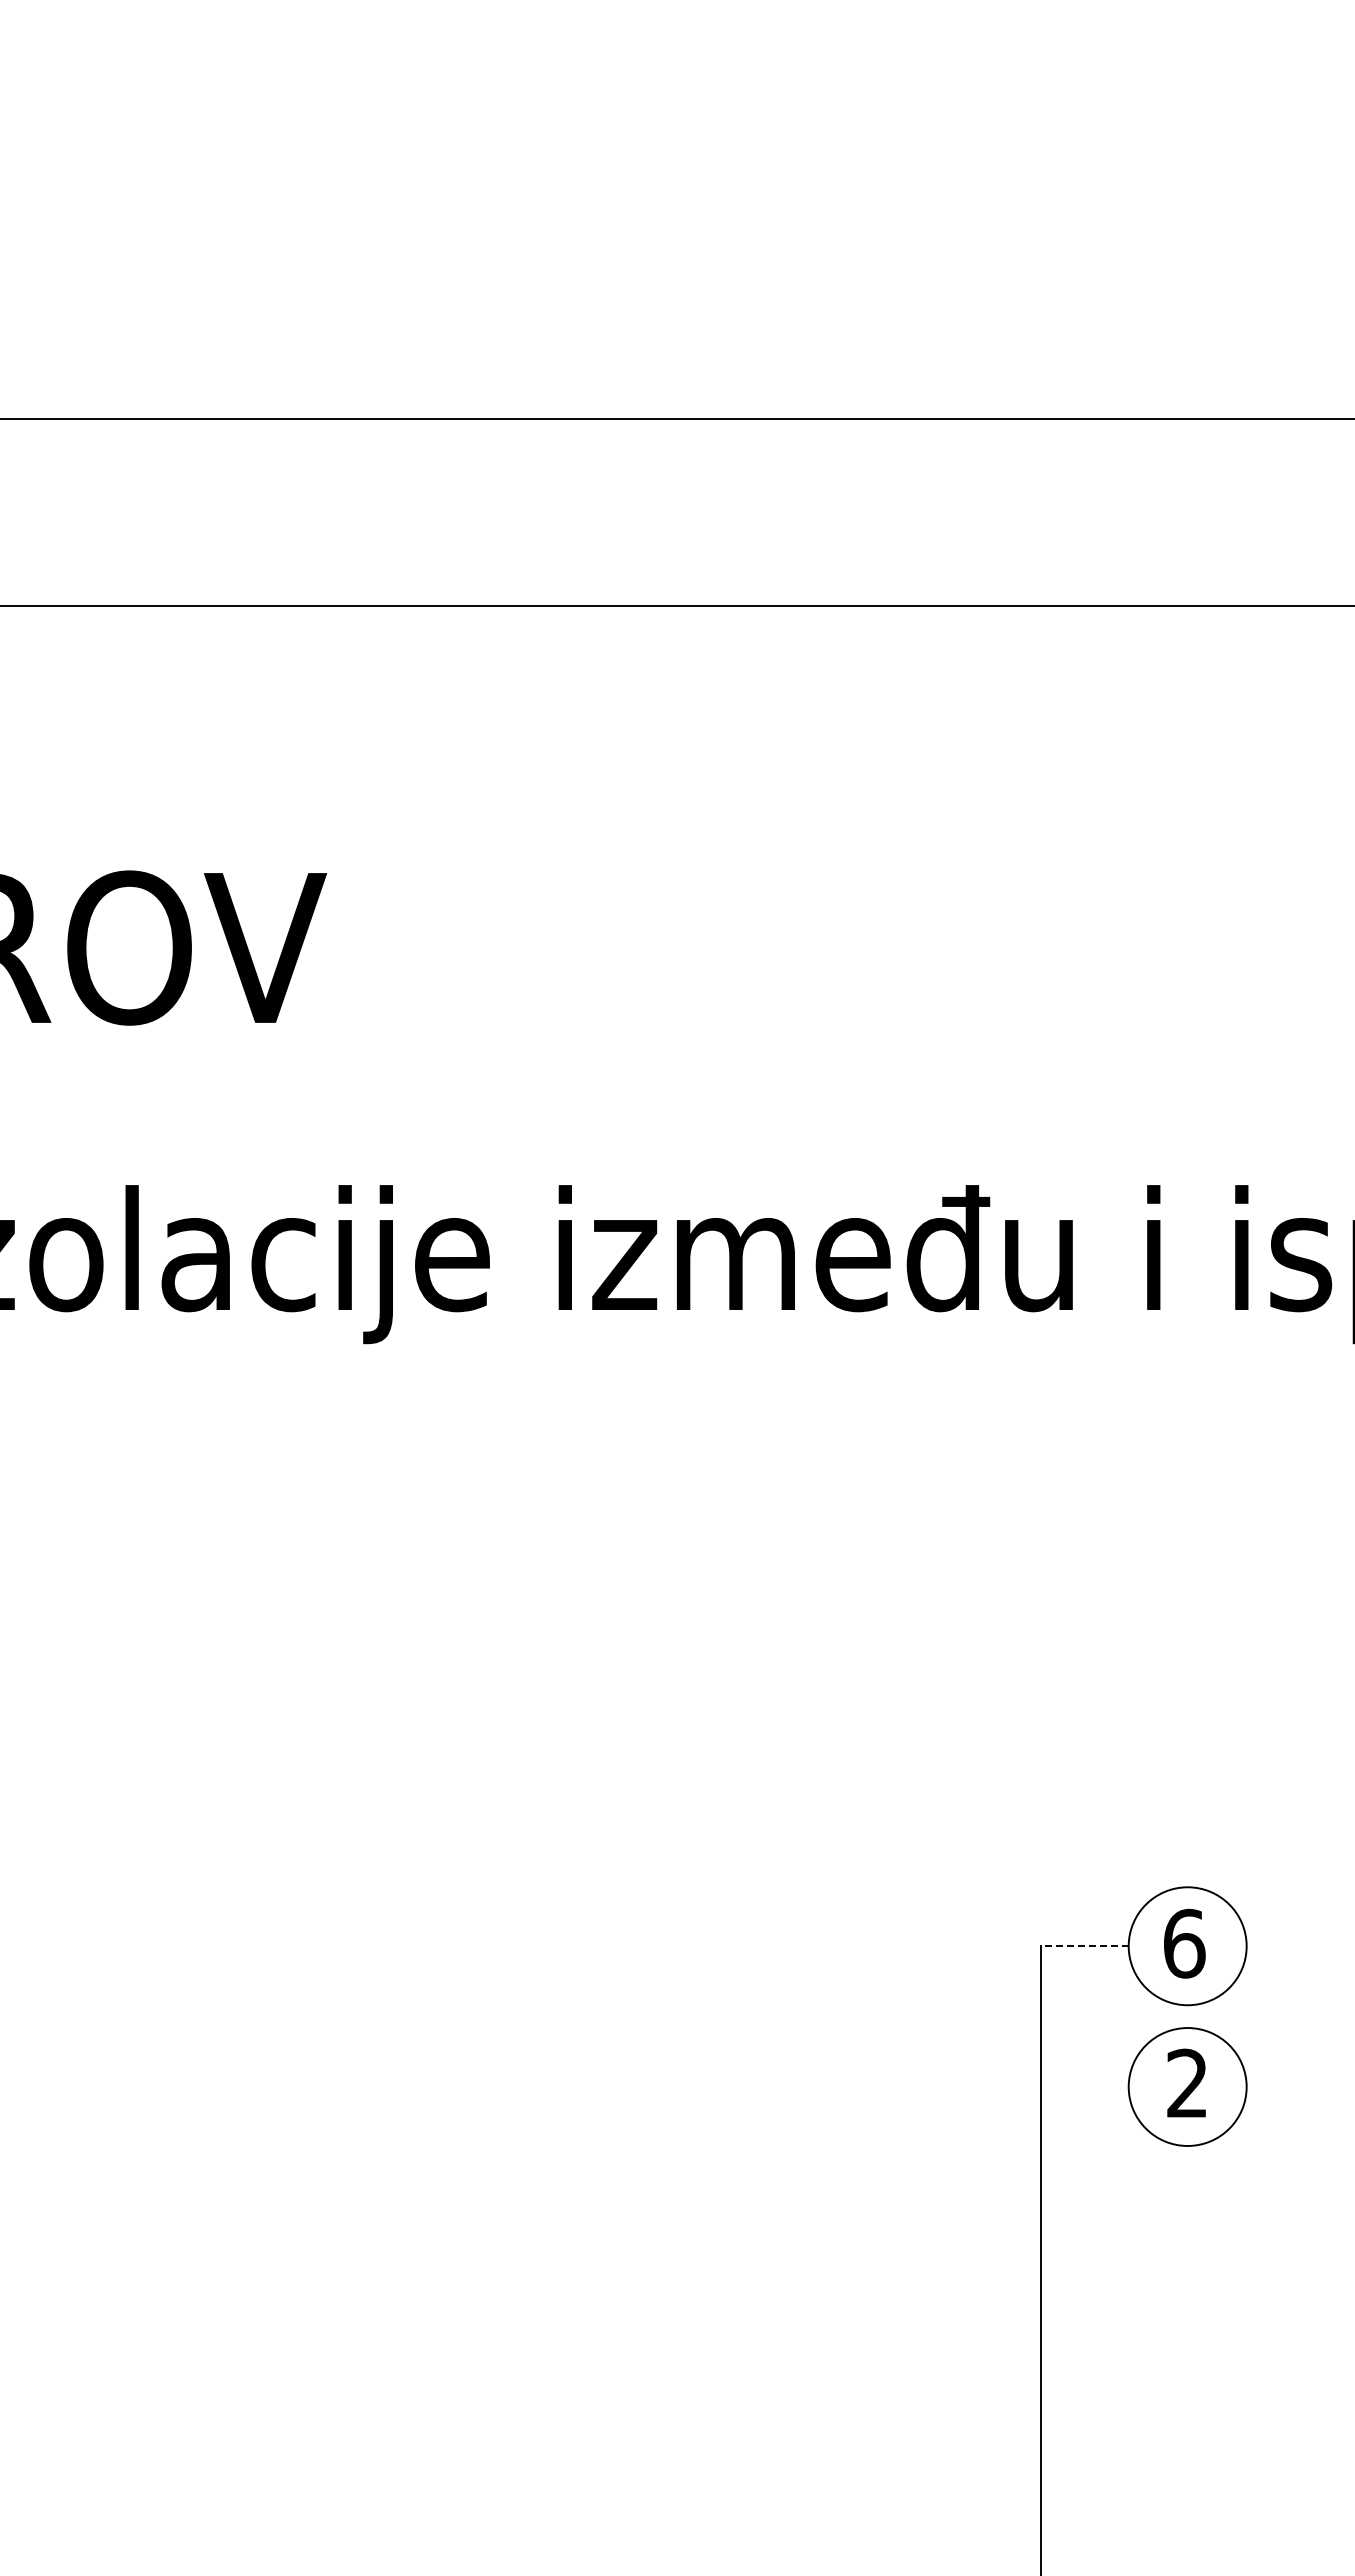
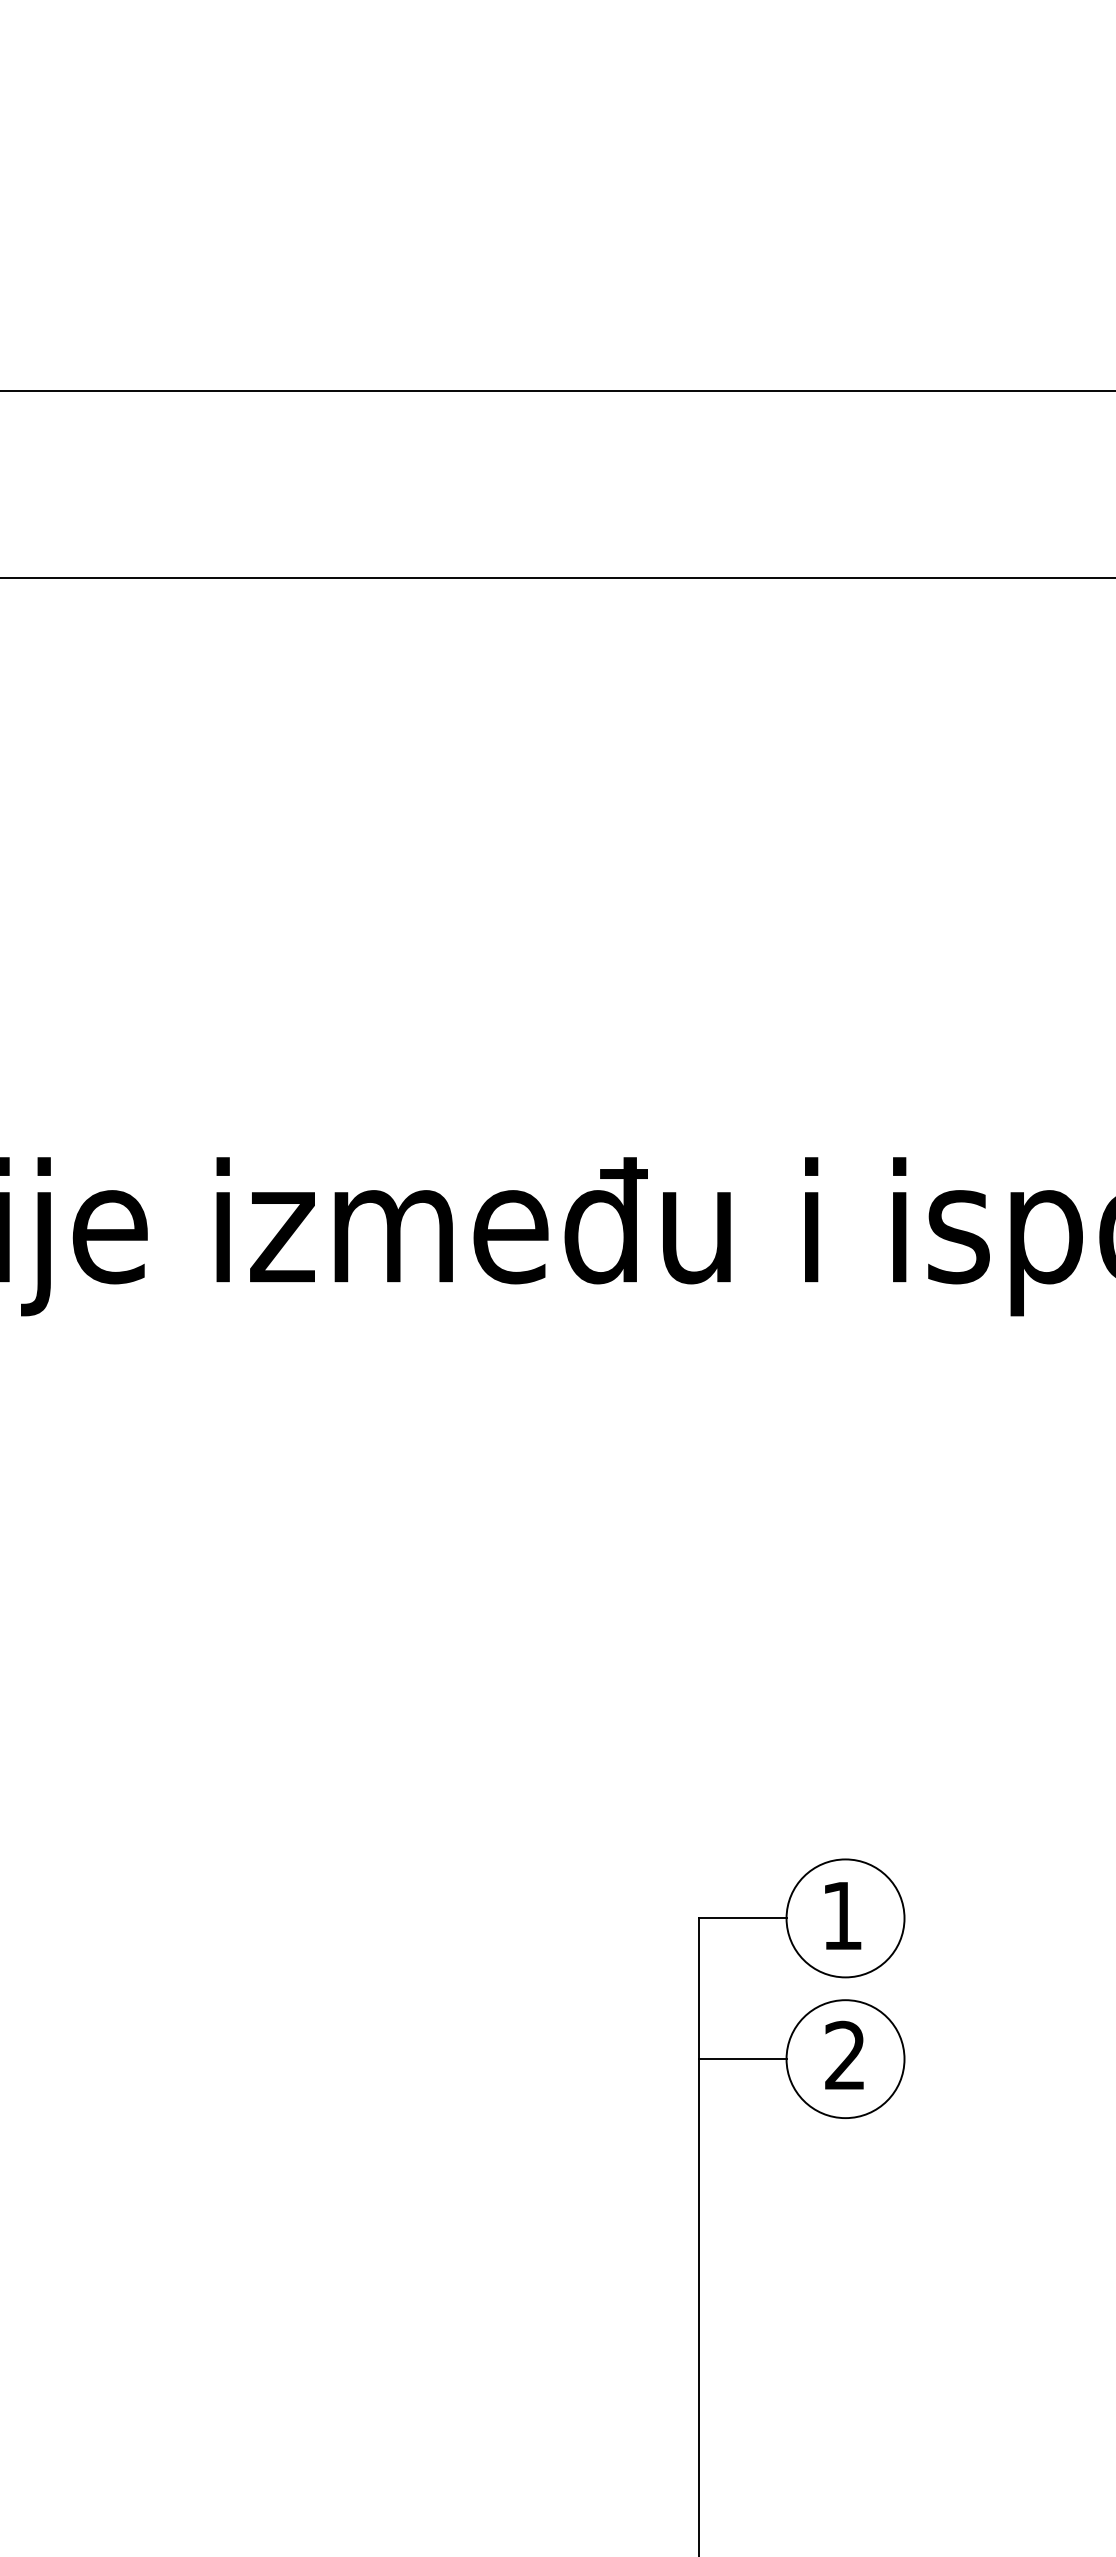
text: (1184, 1943) -> (842, 1915), 6 -> 1
line: (1084, 1946) -> (742, 1918), dashed -> solid
line: (1084, 2087) -> (742, 2059), added

